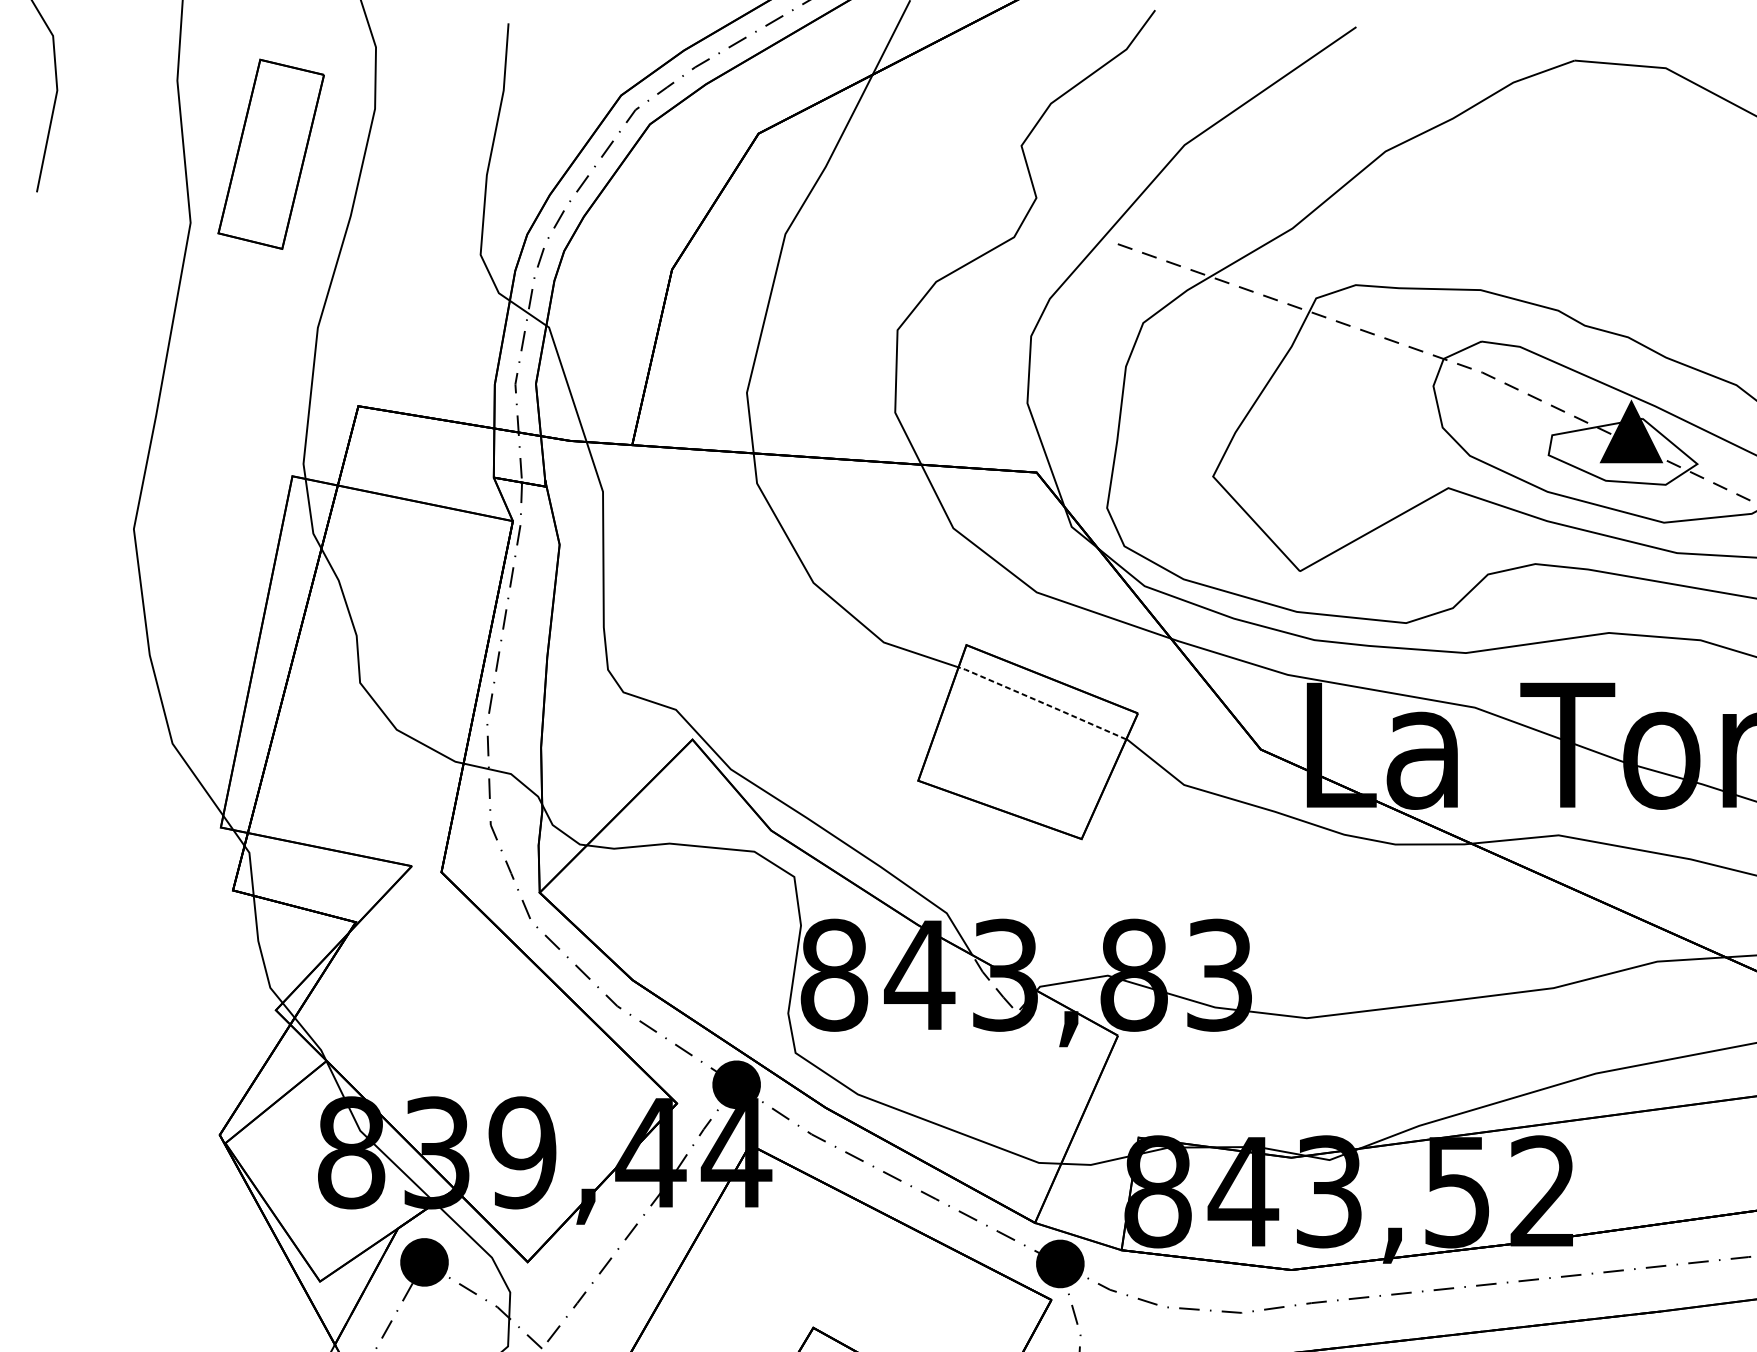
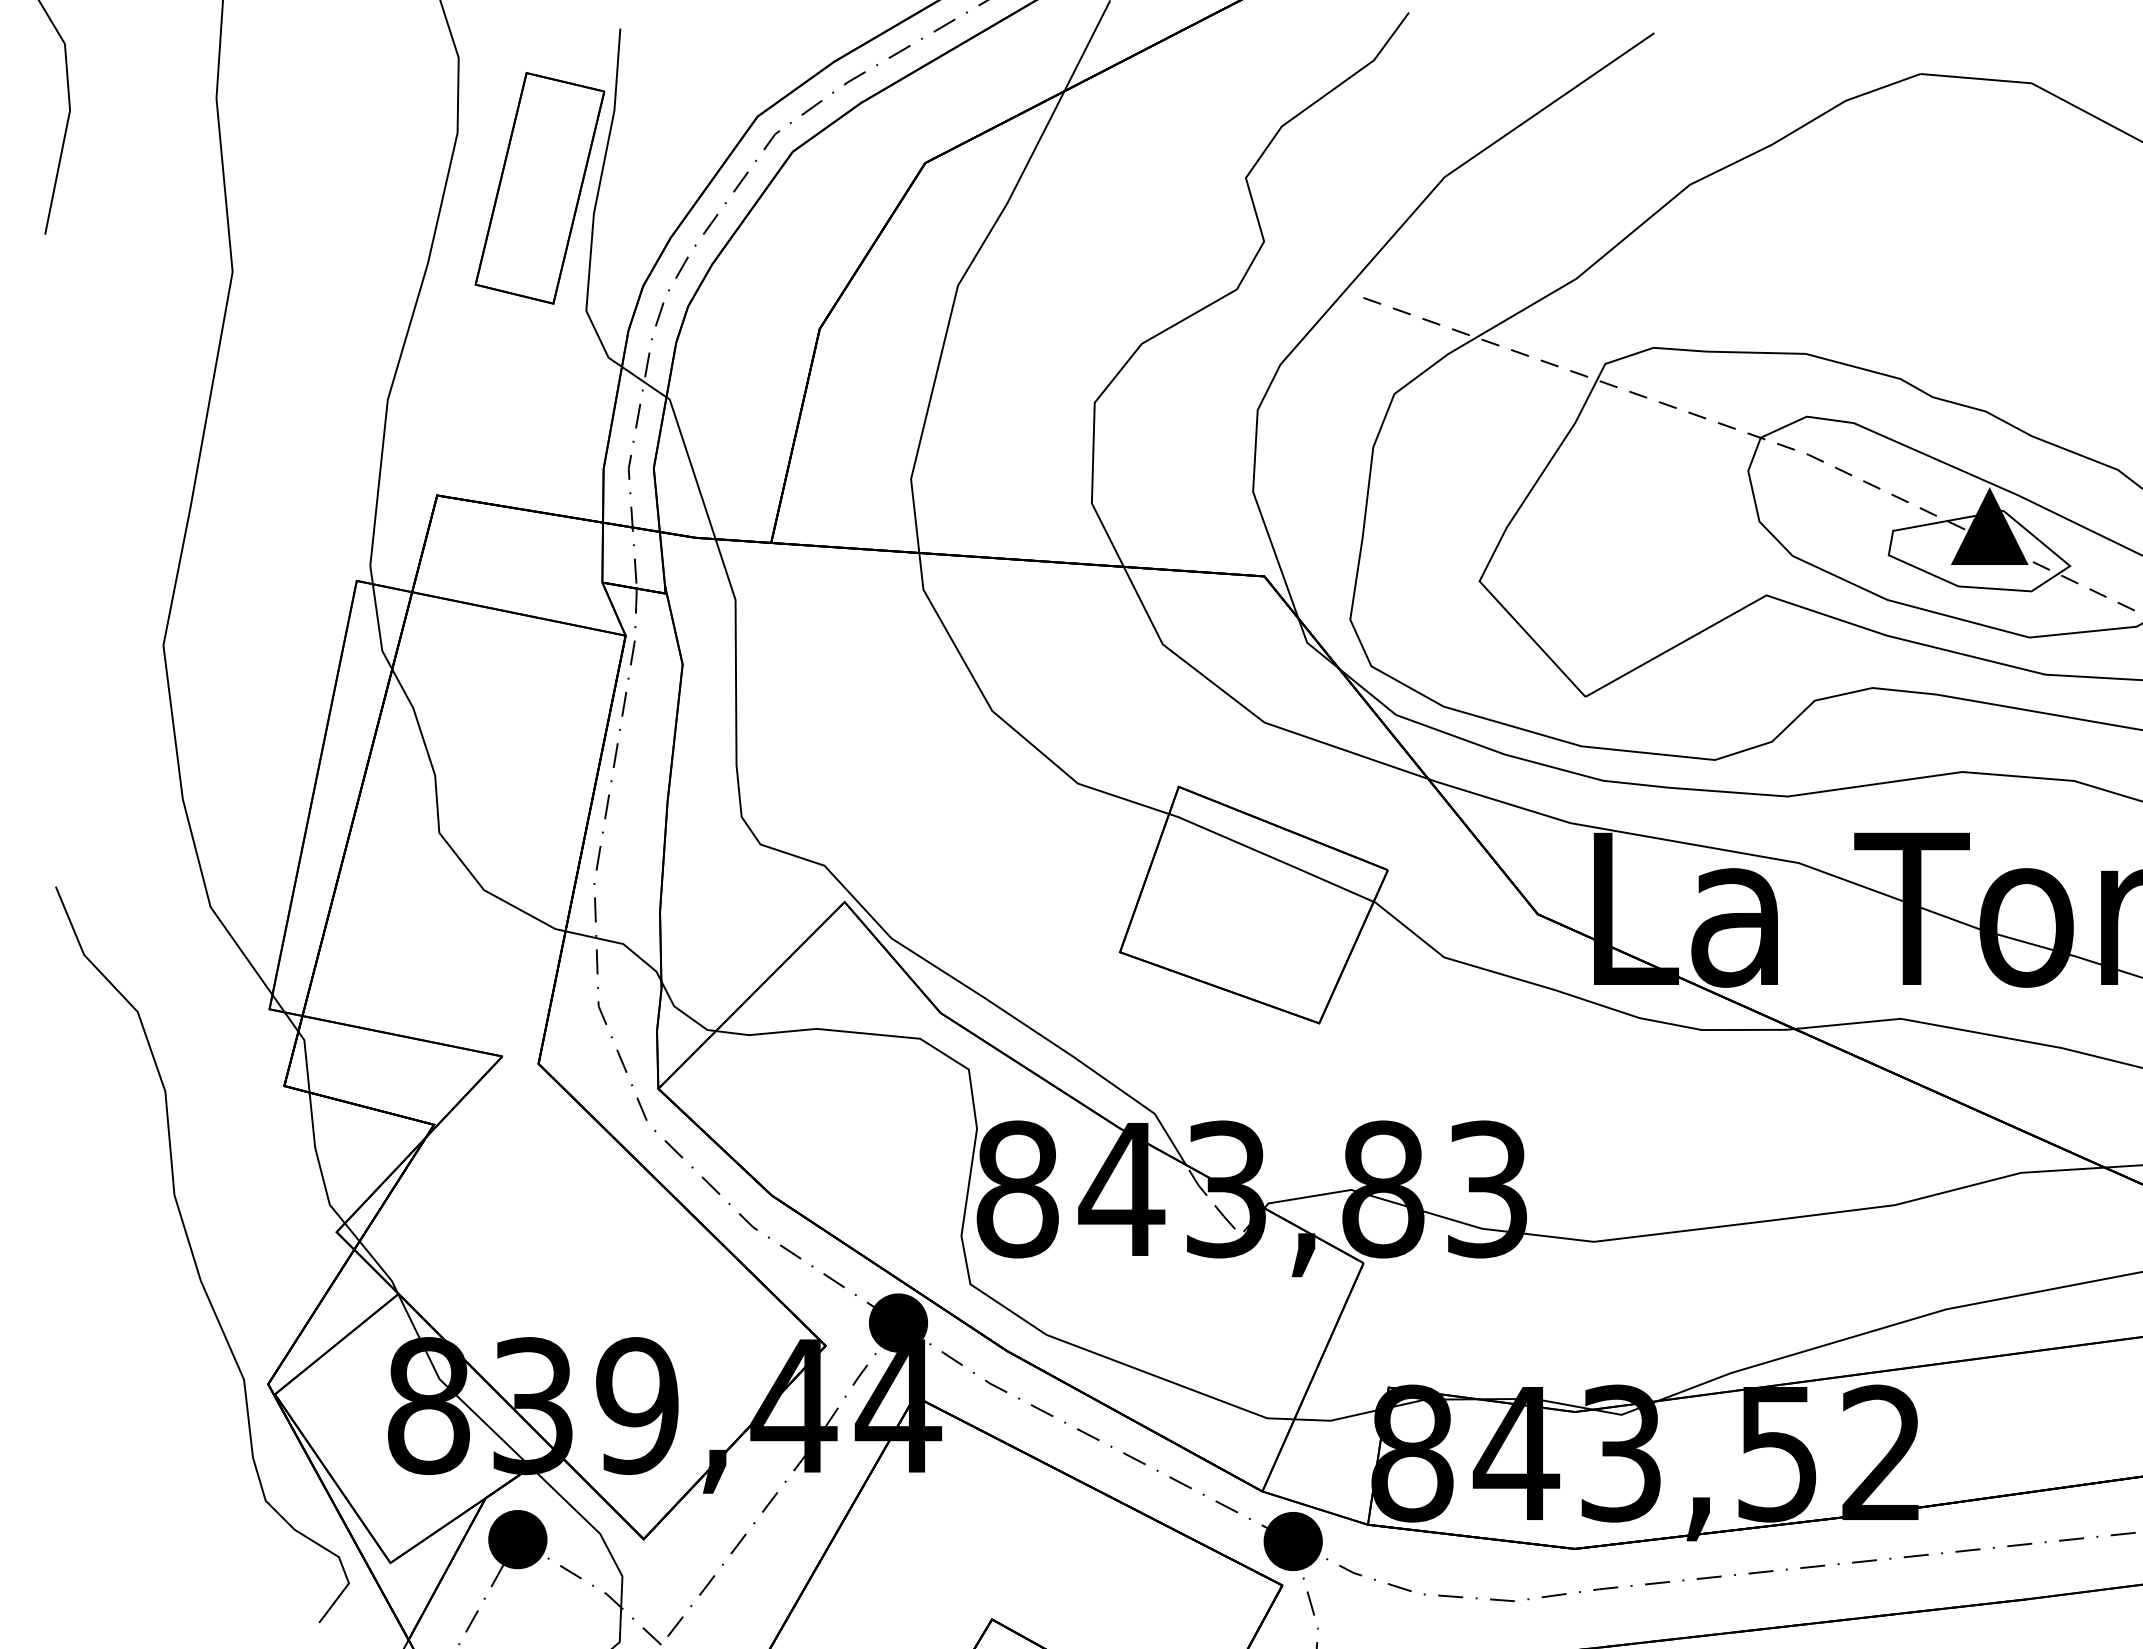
part: (270, 154) -> (539, 188), moved
line: (1041, 702) -> (1270, 856), dashed -> solid
curve: (159, 1030) -> (194, 1256), added

